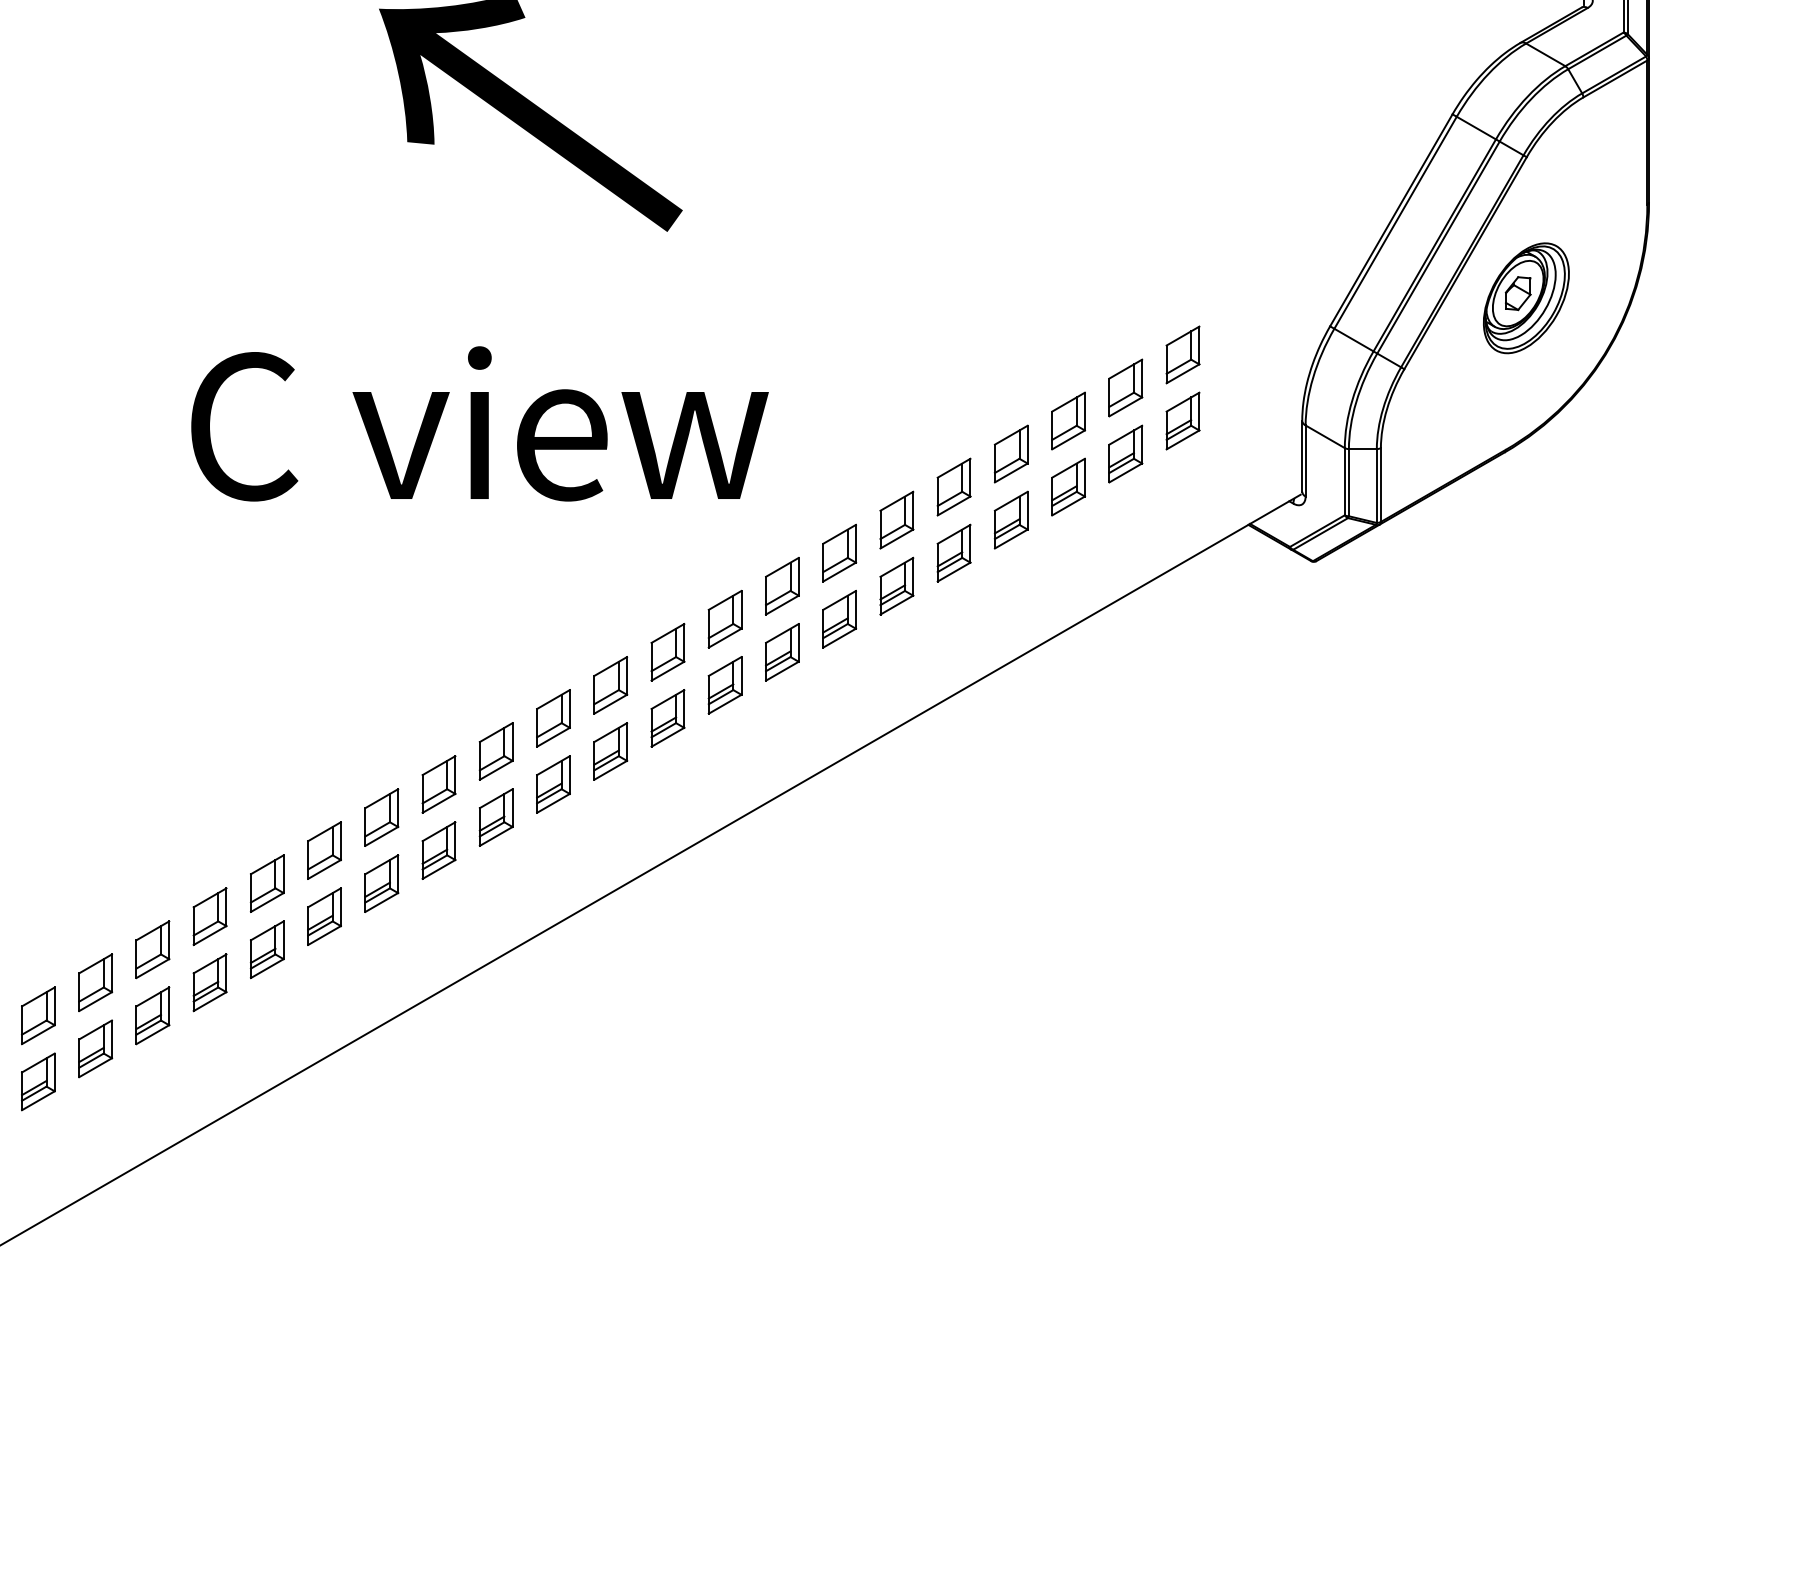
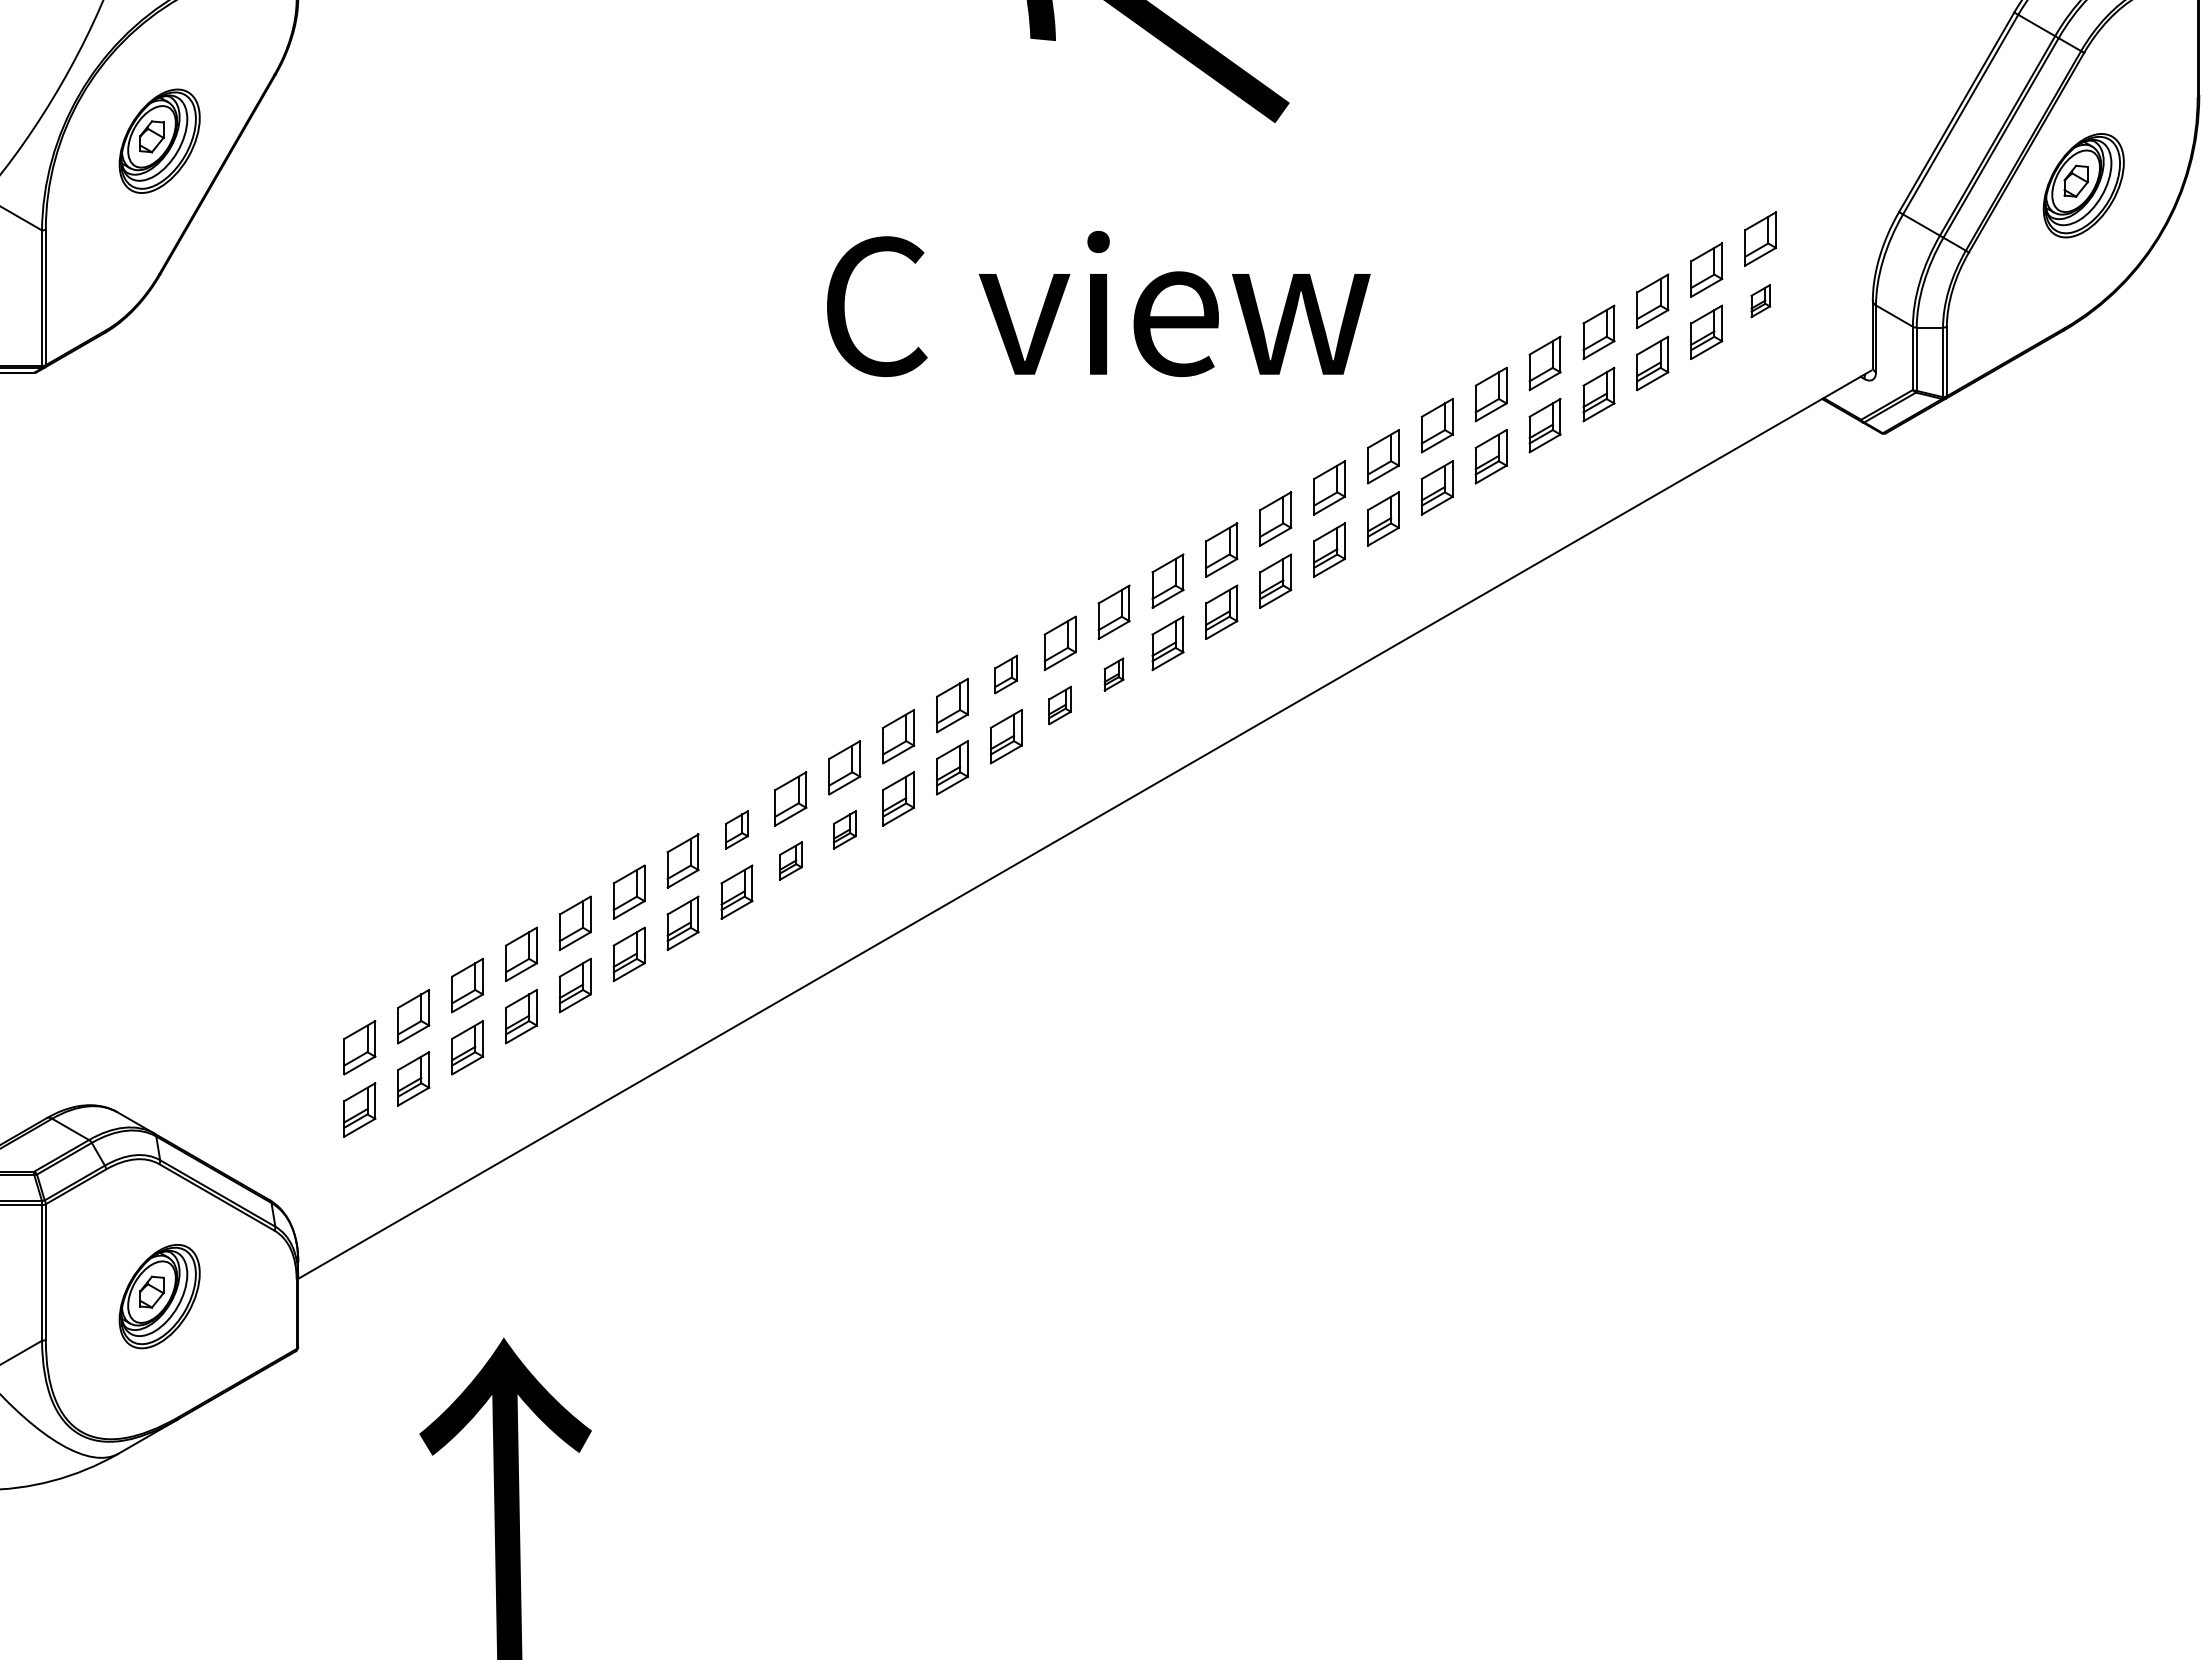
part: (1182, 420) -> (1760, 300), size x0.6
part: (380, 817) -> (1005, 674), size x0.7
part: (495, 817) -> (1113, 674), size x0.6
part: (438, 850) -> (1059, 705), size x0.7
part: (95, 982) -> (736, 829), size x0.7
part: (209, 982) -> (844, 829), size x0.7
part: (152, 1015) -> (790, 860), size x0.7

